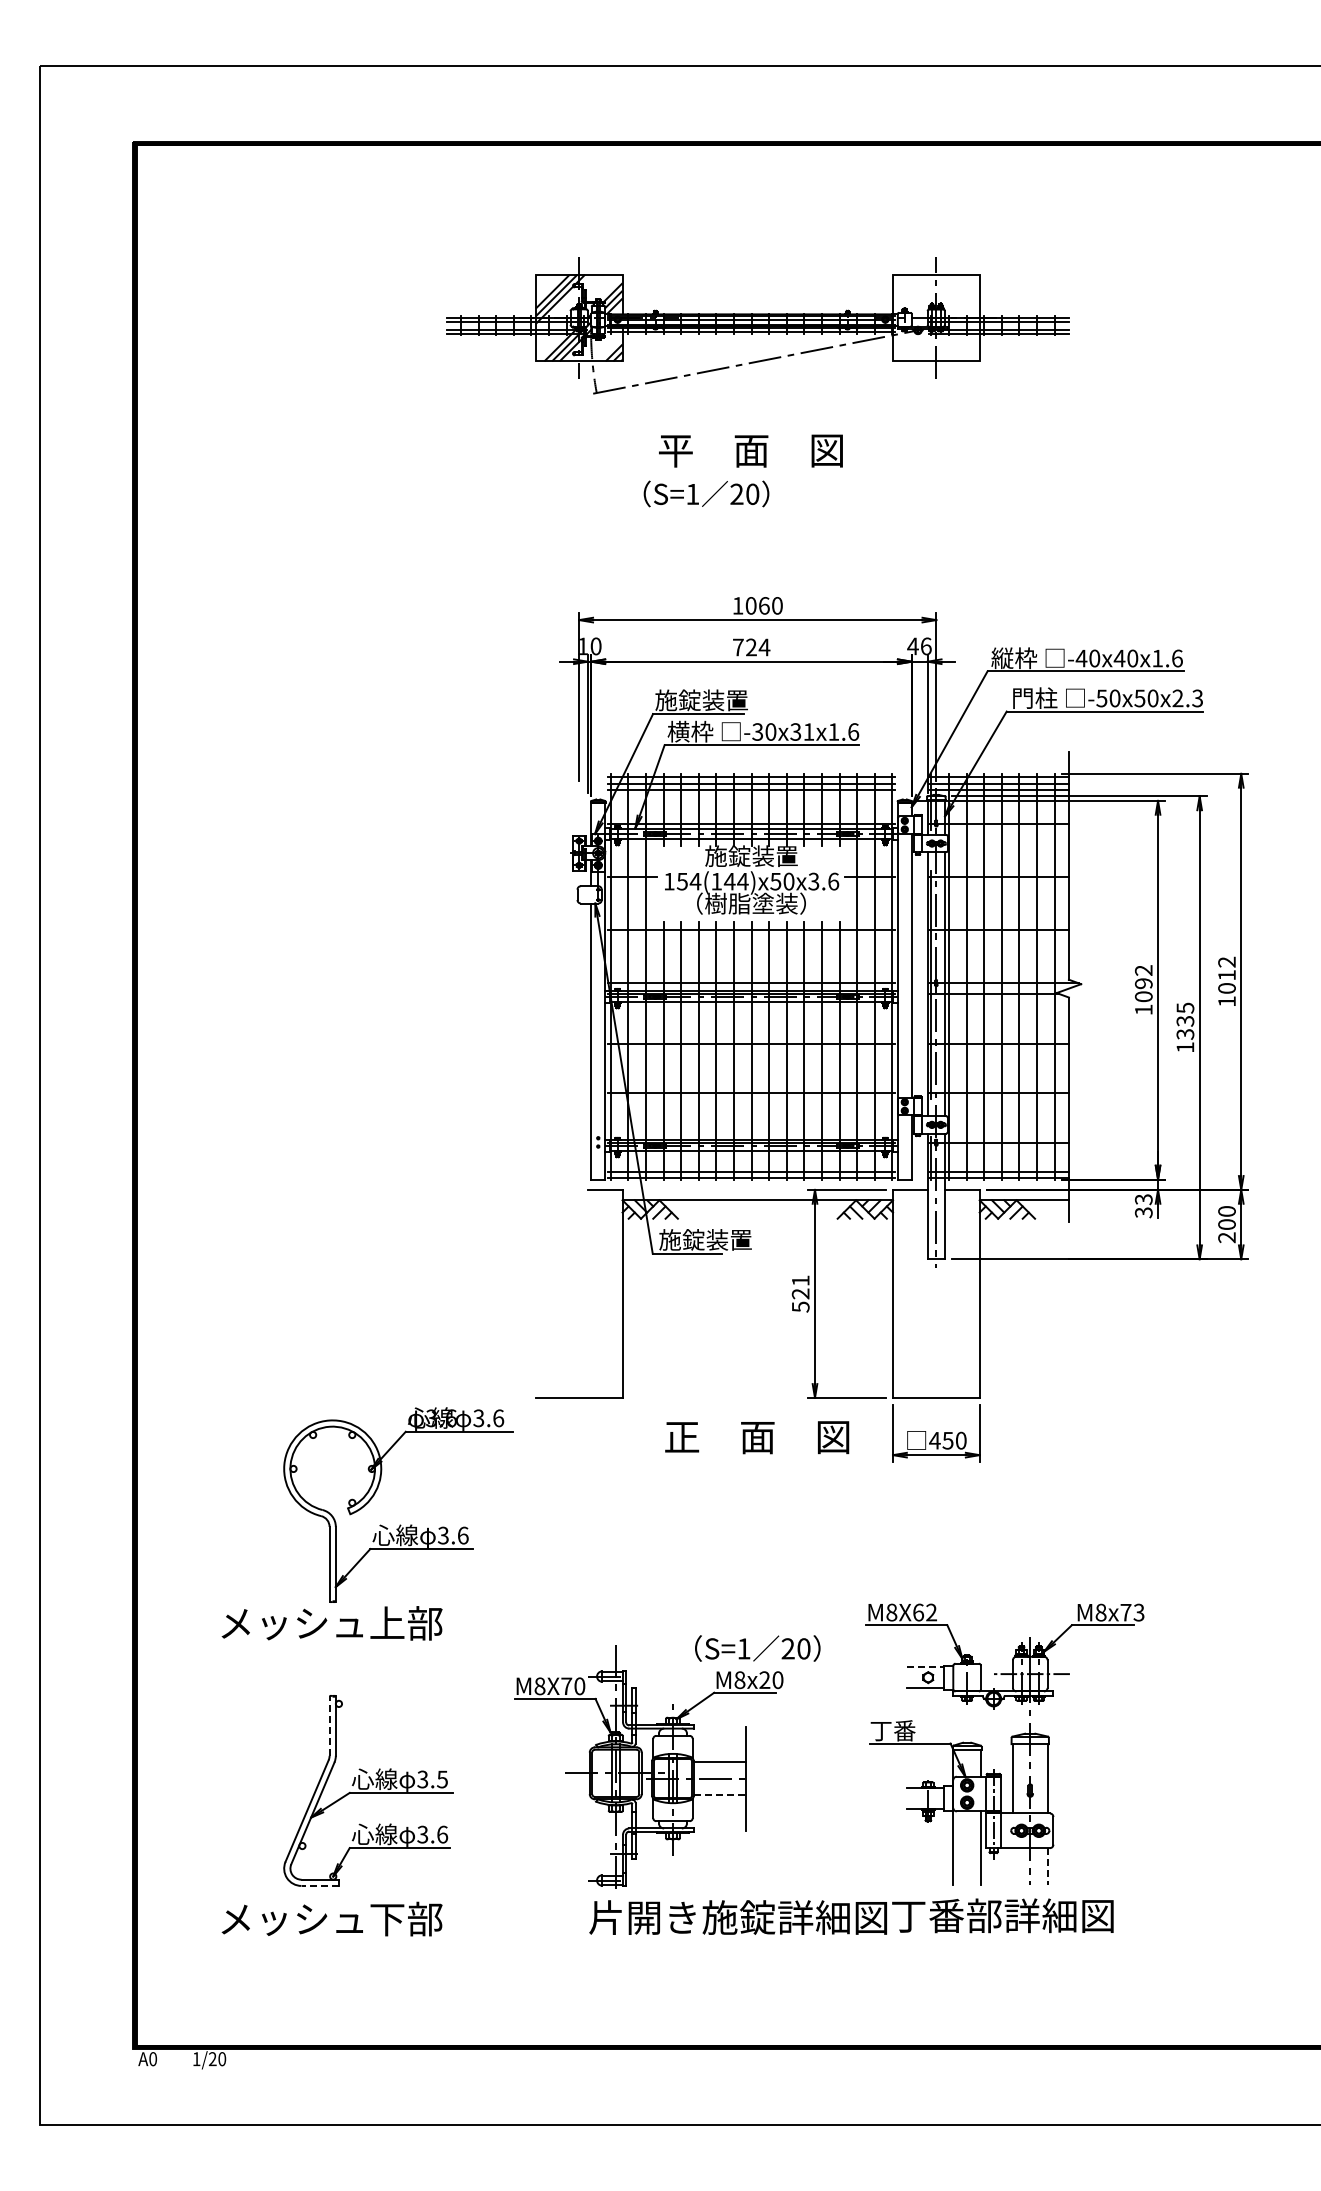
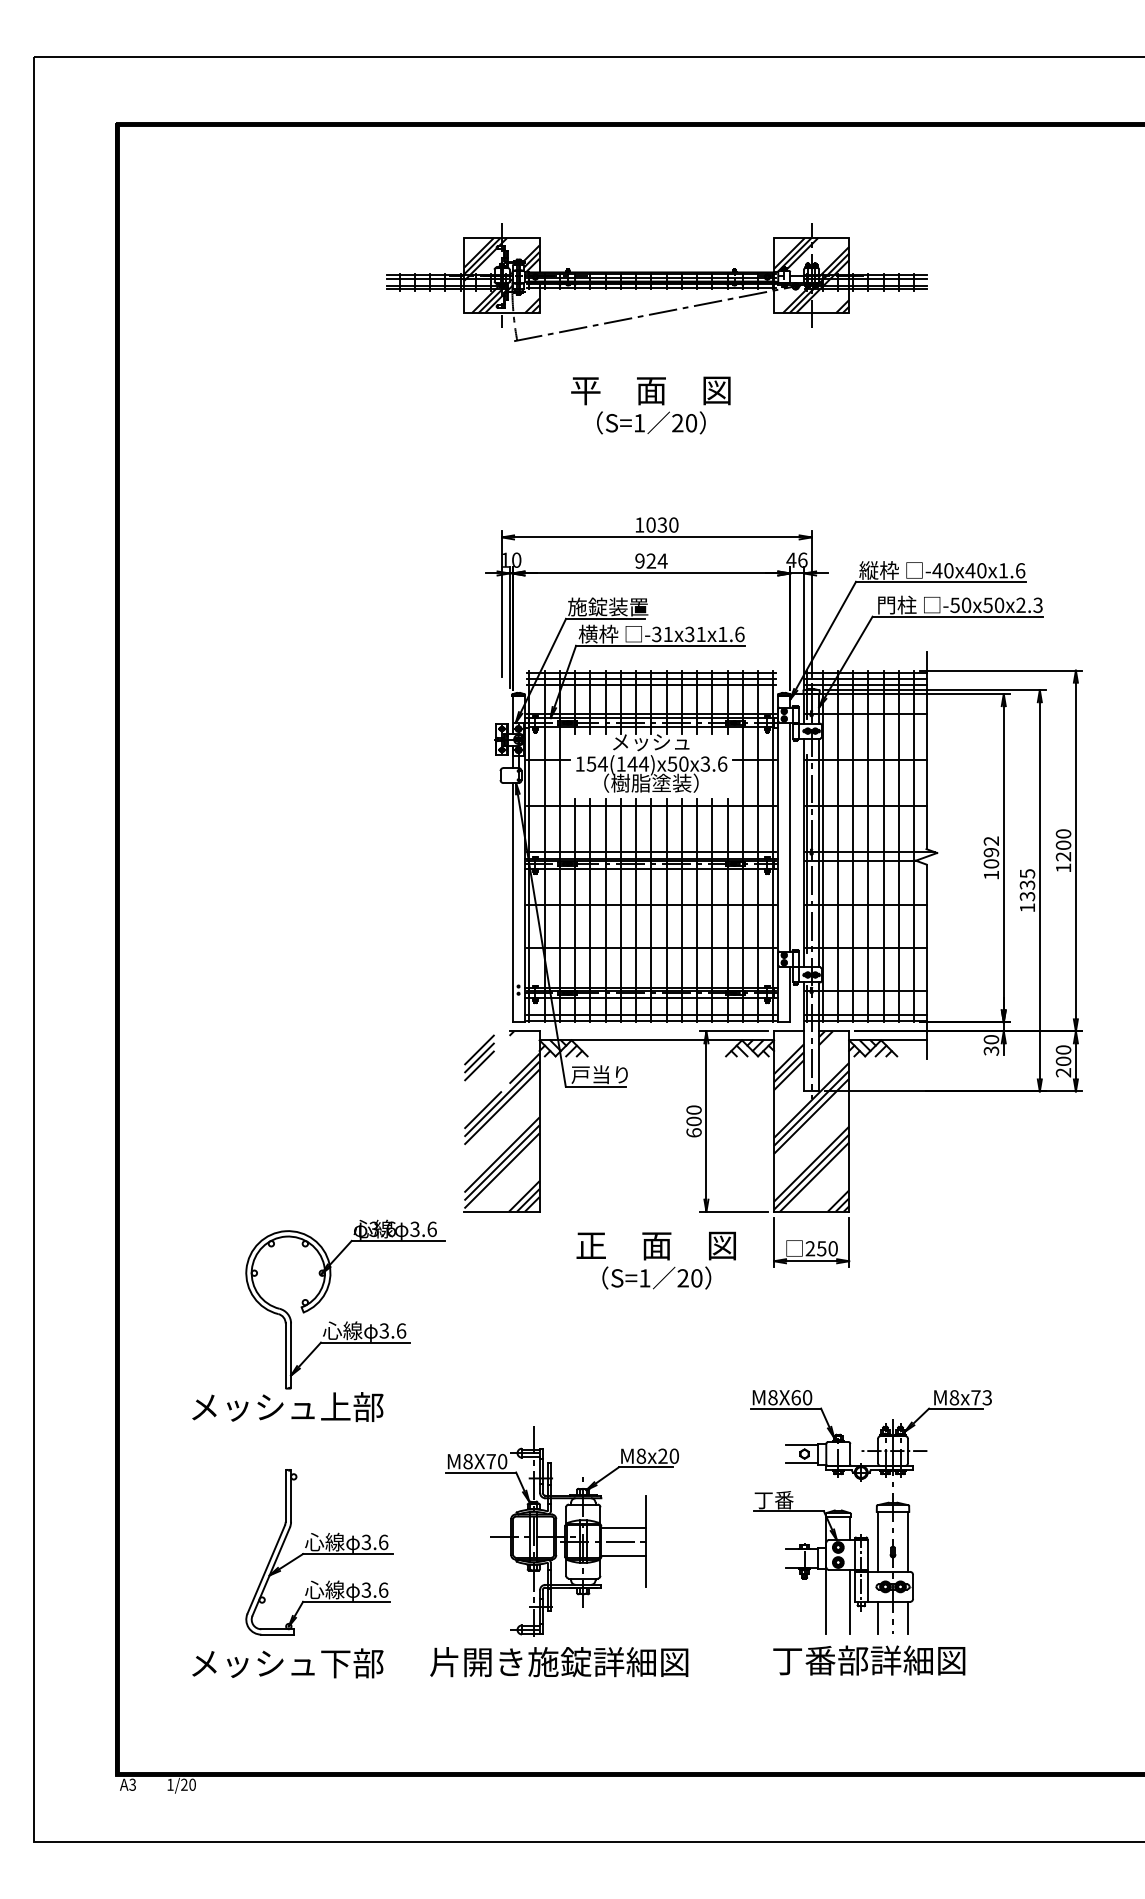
hatch: (936, 317) -> (811, 275), added
text: (706, 493) -> (651, 422), moved
text: (763, 605) -> (661, 524), 1060 -> 1030
text: (738, 647) -> (640, 561), 724 -> 924
text: (770, 731) -> (667, 633), -30x31x1.6 -> -31x31x1.6
text: (751, 855) -> (651, 741), 施錠装置 -> メッシュ
text: (1226, 974) -> (1063, 844), 1012 -> 1200
text: (1143, 1199) -> (991, 1039), 33 -> 30
text: (705, 1239) -> (611, 1074), 施錠装置 -> 戸当り
hatch: (578, 1293) -> (501, 1121), added
text: (800, 1293) -> (693, 1121), 521 -> 600
hatch: (936, 1293) -> (811, 1121), added
text: (934, 1440) -> (810, 1248), 450 -> 250
text: (931, 1612) -> (807, 1397), M8X62 -> M8X60
text: (757, 1648) -> (656, 1278), moved
line: (925, 1666) -> (802, 1444), dashed -> solid
line: (329, 1726) -> (285, 1496), dashed -> solid
text: (442, 1779) -> (383, 1542), 3.5 -> 3.6
line: (720, 1794) -> (624, 1555), dashed -> solid
line: (1012, 1866) -> (877, 1617), added
line: (1047, 1867) -> (907, 1618), dashed -> solid
line: (320, 1885) -> (277, 1634), dashed -> solid
text: (737, 1917) -> (558, 1662), moved
text: (153, 2059) -> (133, 1785), A0 -> A3

